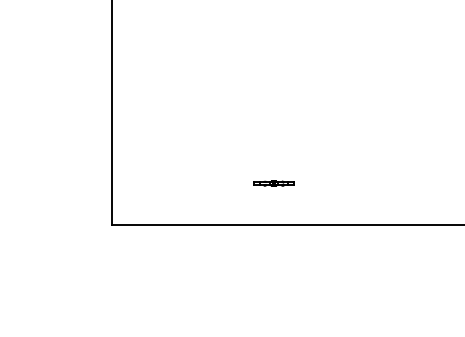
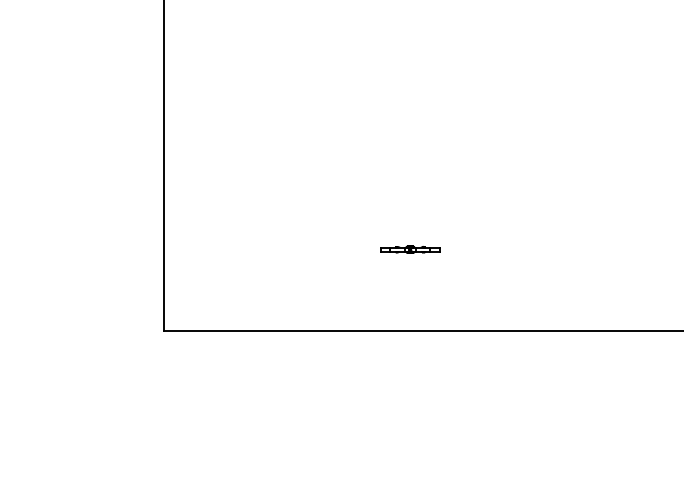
part: (273, 183) -> (409, 249), moved

